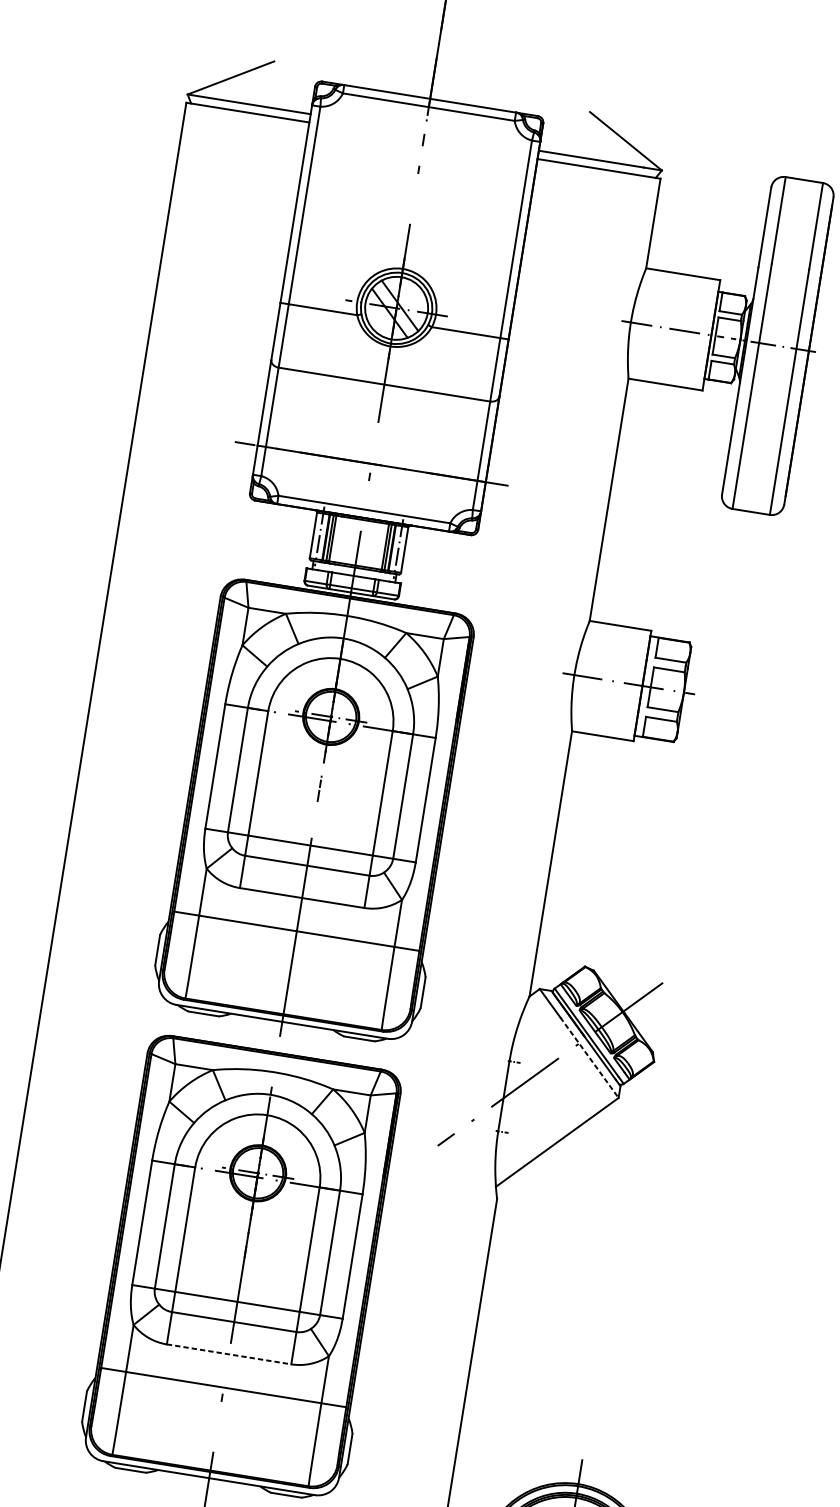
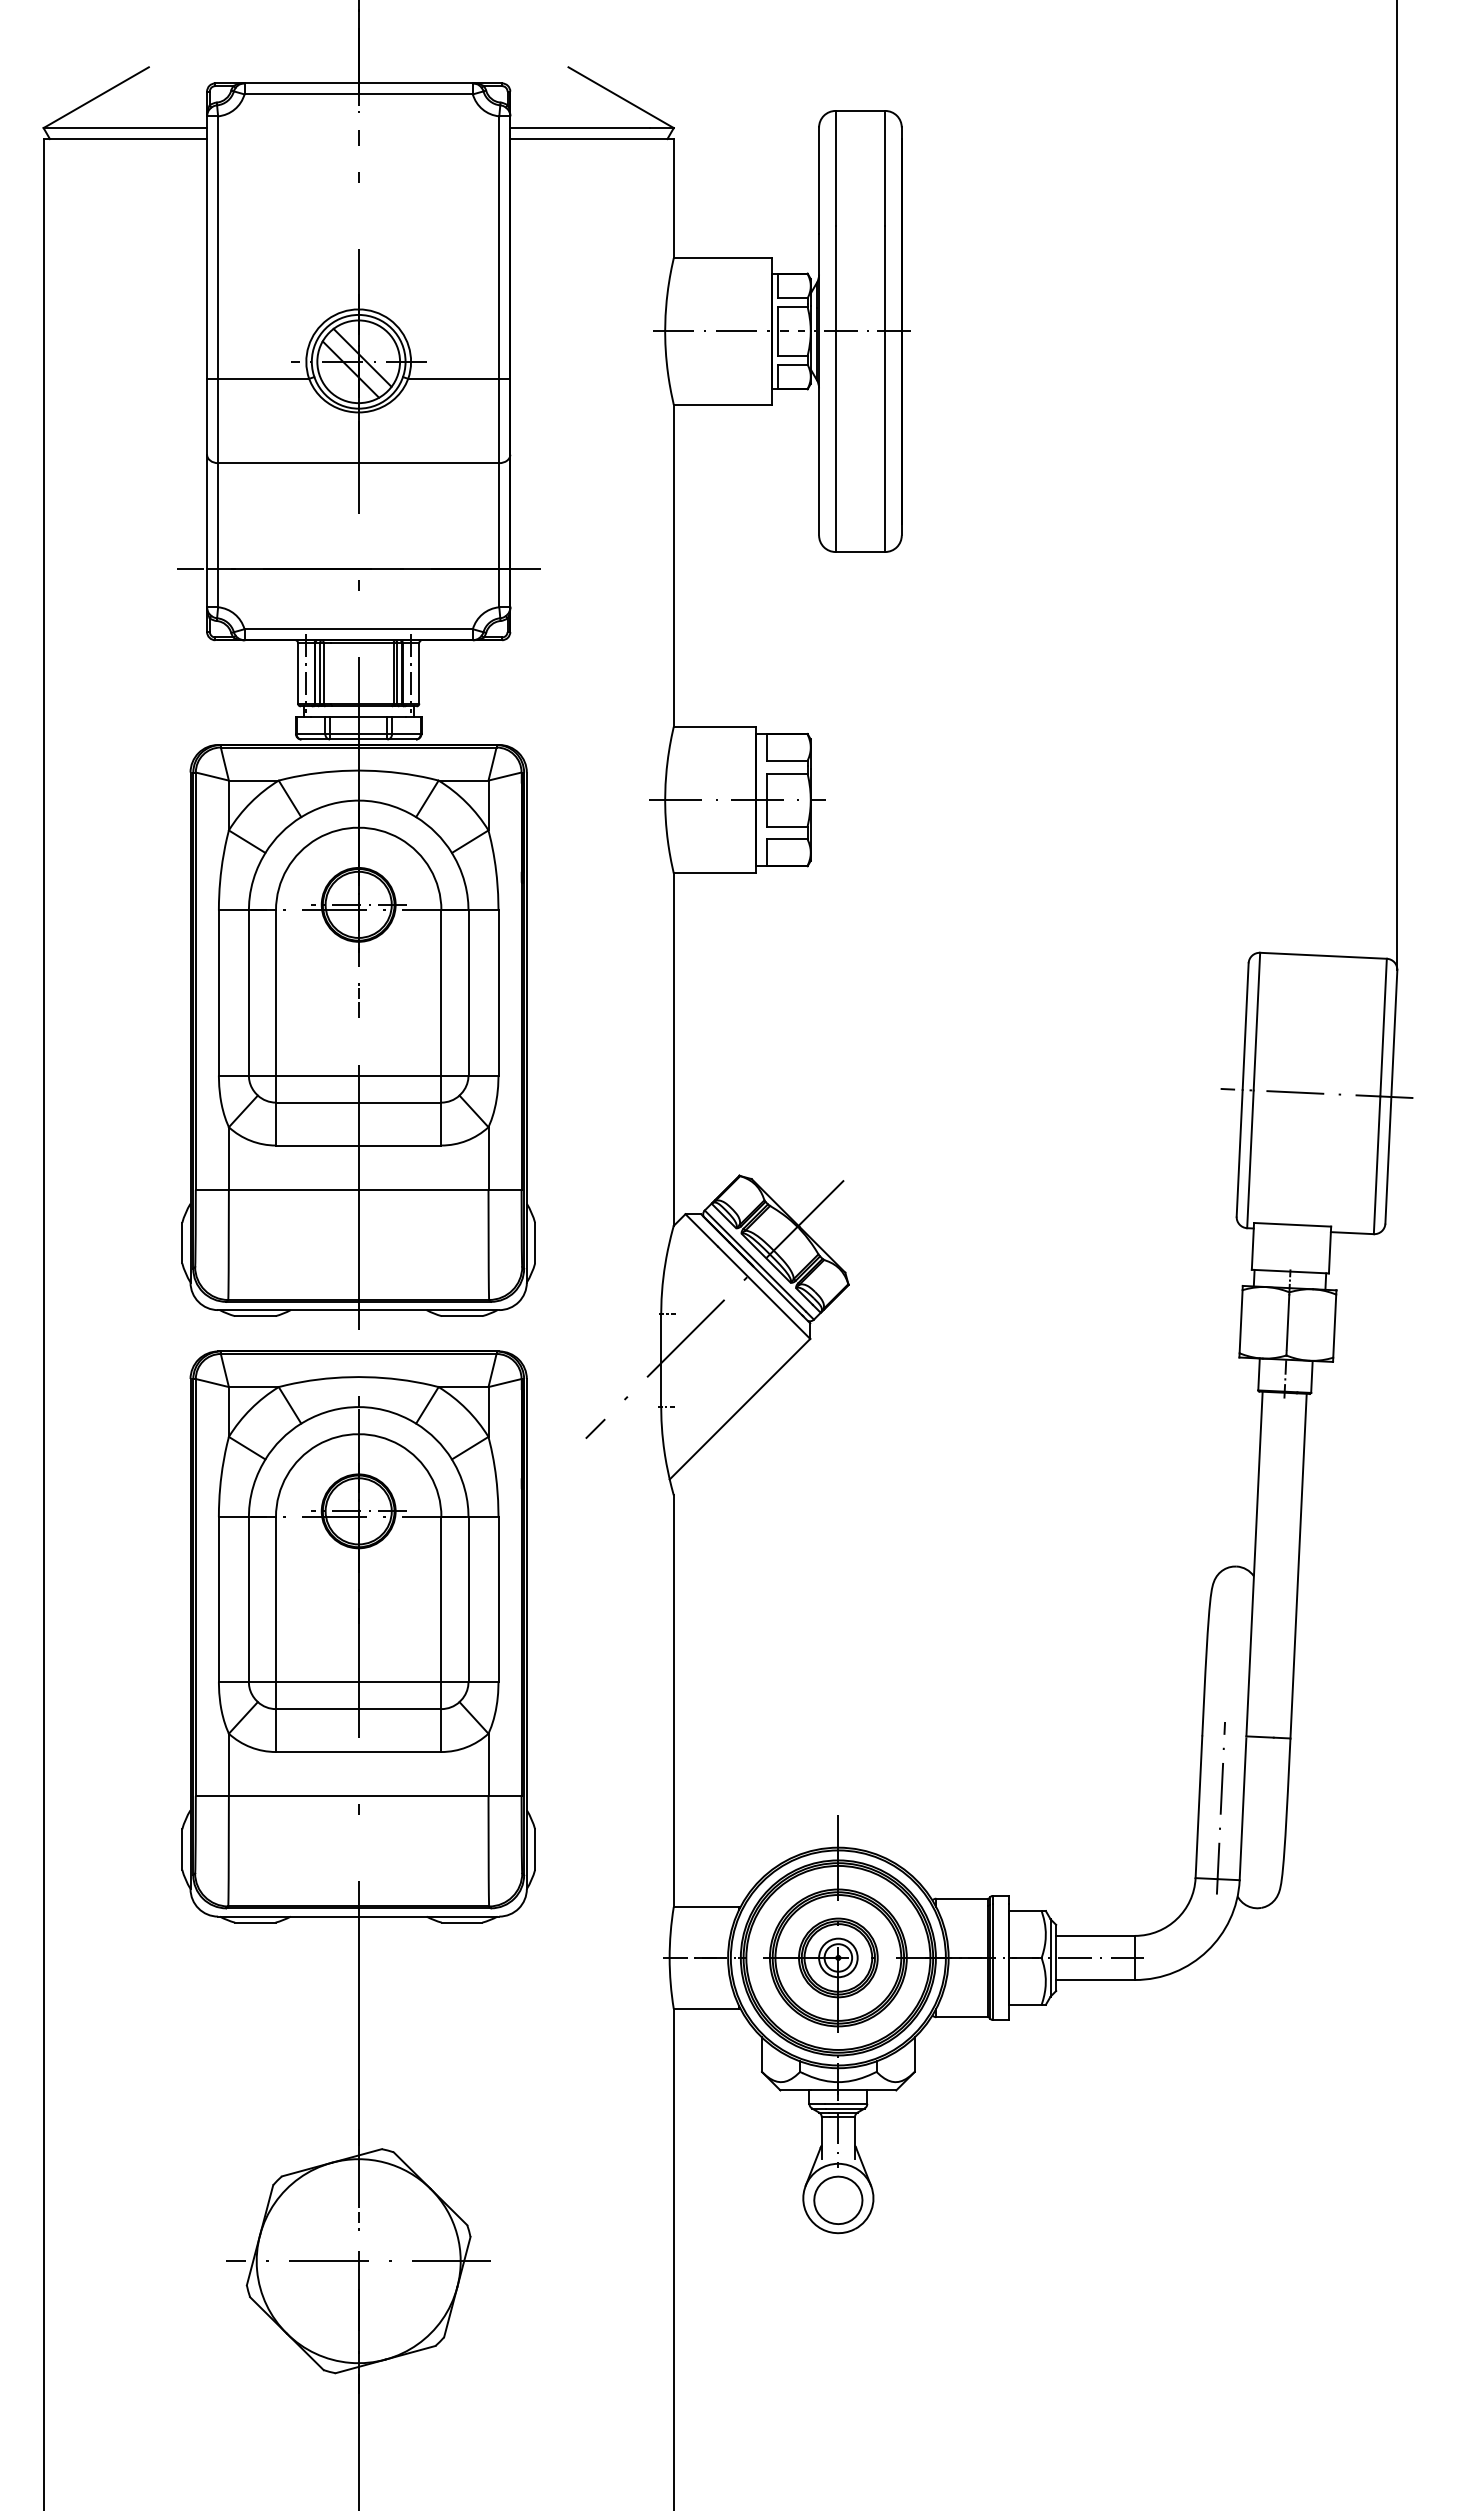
line: (589, 1058) -> (764, 1293), dashed -> solid
line: (228, 1354) -> (358, 1752), dashed -> solid

